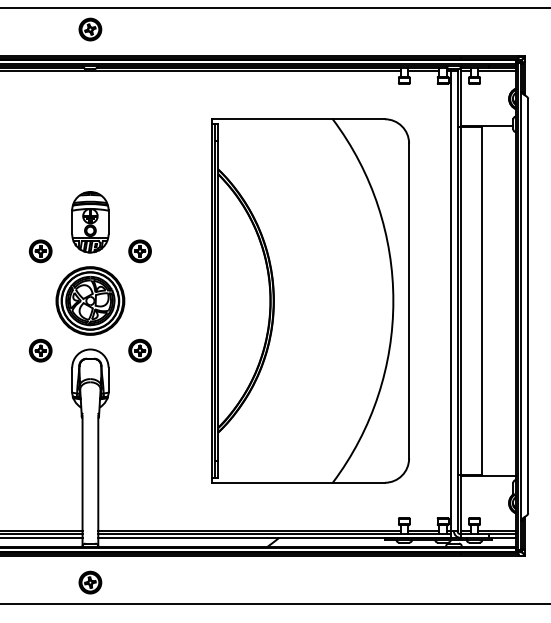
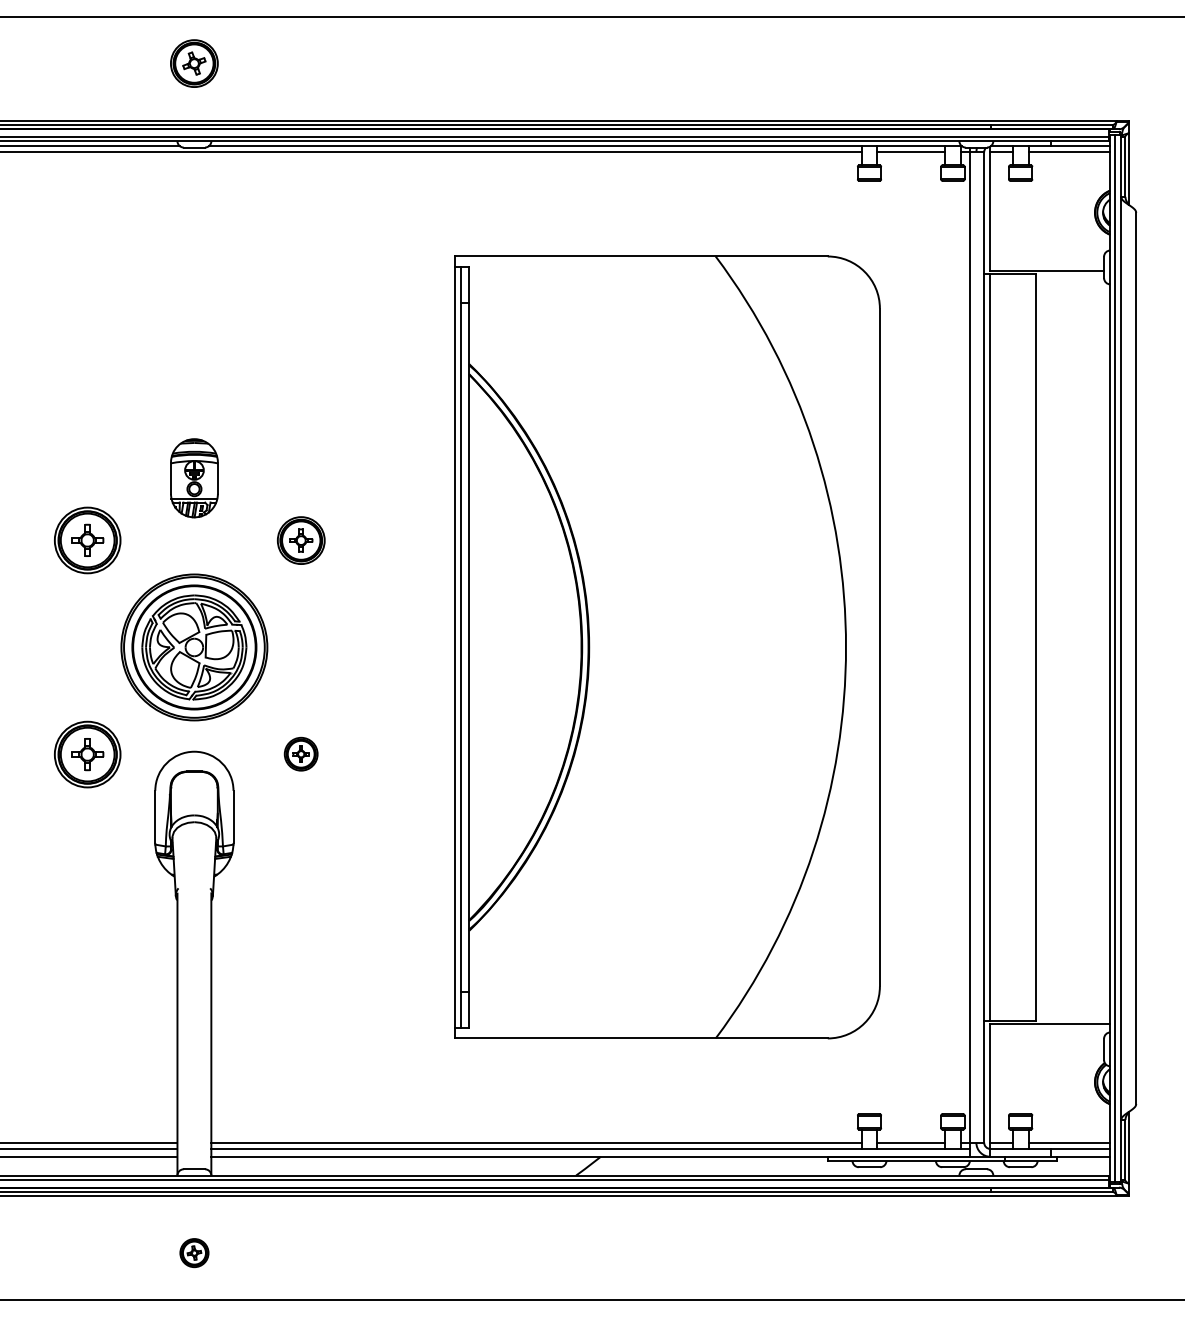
part: (90, 222) -> (194, 478), size x0.6
part: (40, 251) -> (87, 540), size x1.4
part: (40, 350) -> (87, 753), size x1.4
part: (139, 350) -> (299, 753), size x0.7
part: (90, 582) -> (194, 1252), size x0.6

